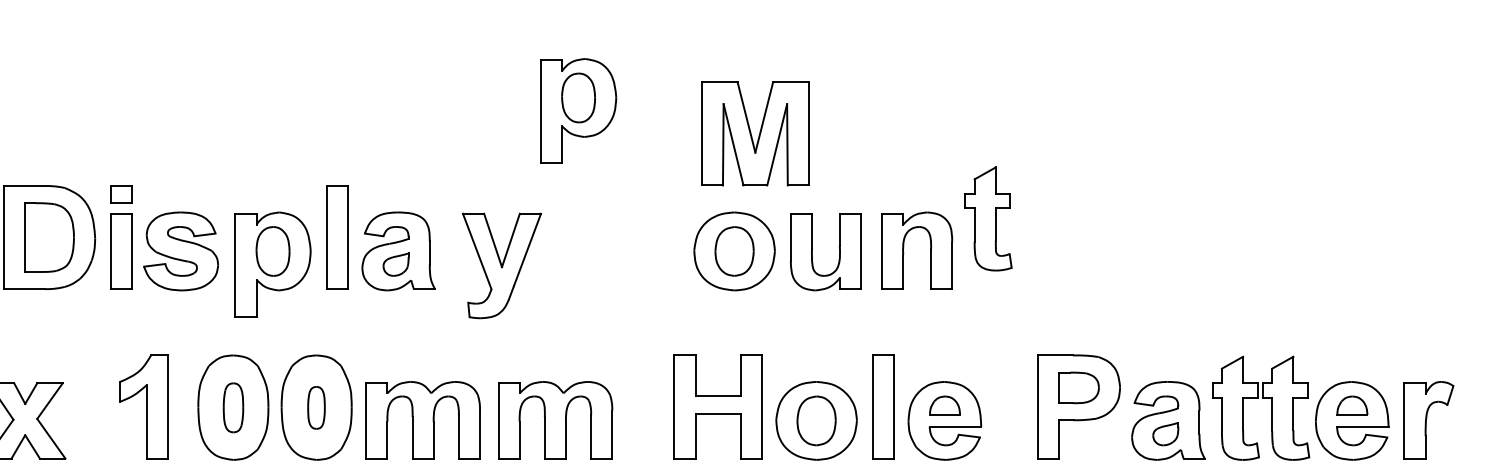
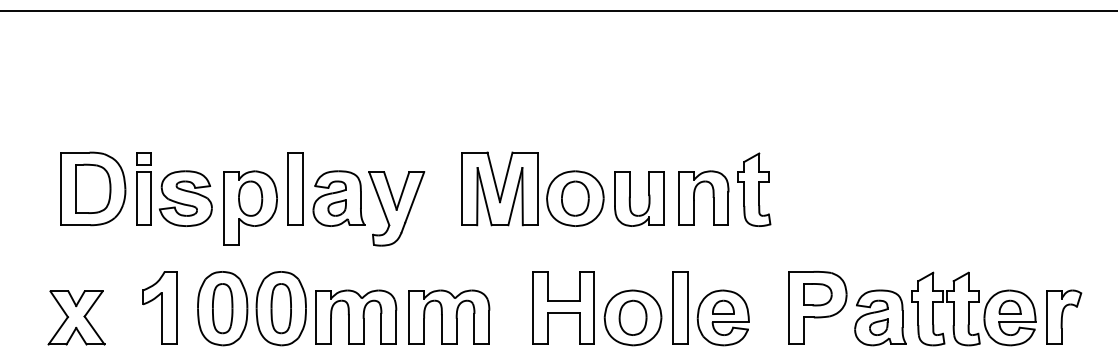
part: (578, 110) -> (465, 99), removed
part: (754, 133) -> (499, 188), moved
part: (989, 218) -> (754, 189), moved
part: (501, 265) -> (396, 208), moved
part: (233, 407) -> (222, 308), size x1.43
part: (315, 407) -> (280, 308), size x1.67

